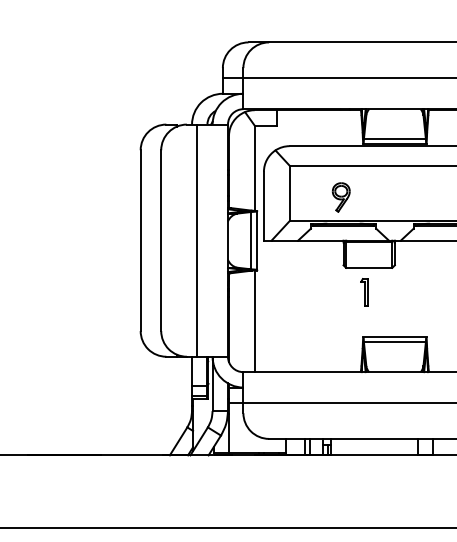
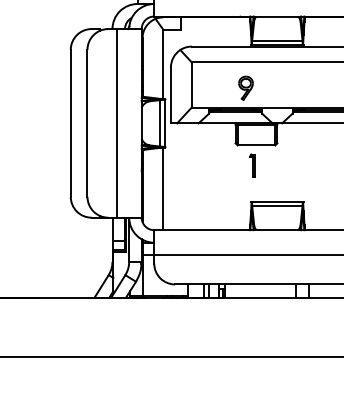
part: (340, 197) -> (245, 88), moved

